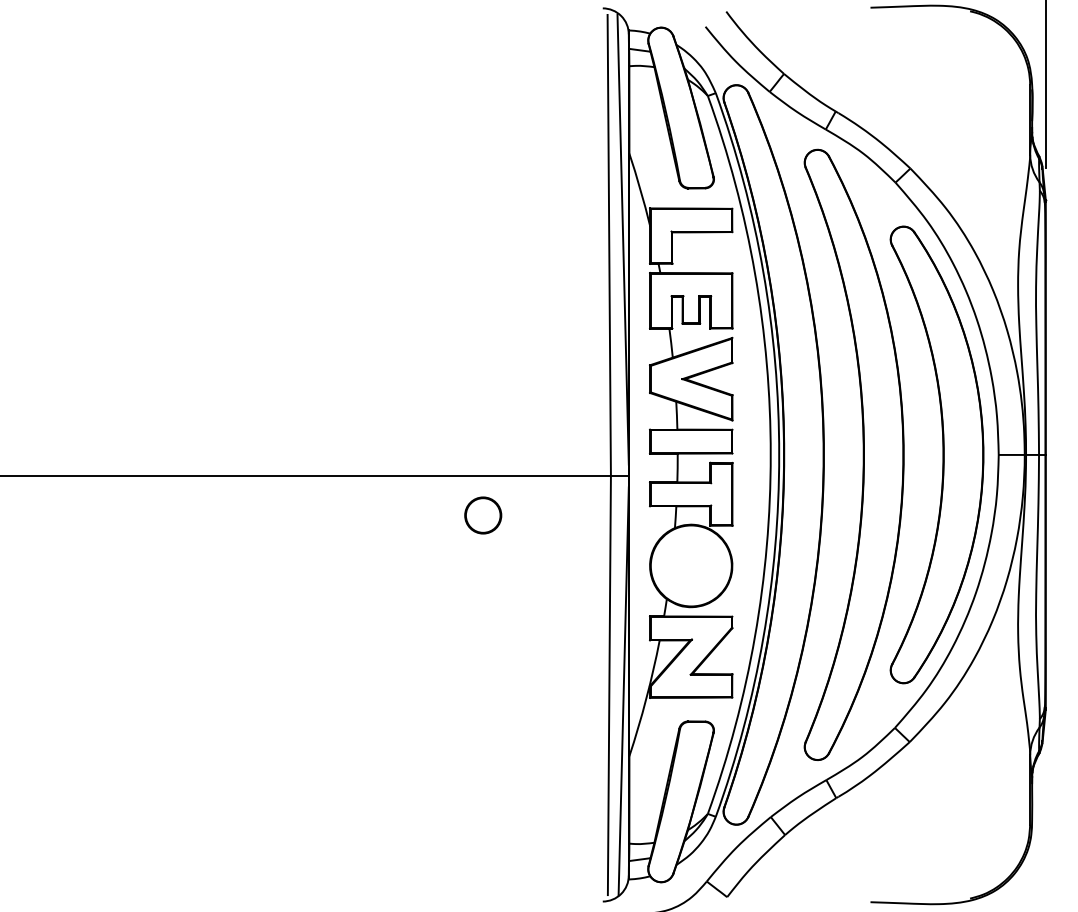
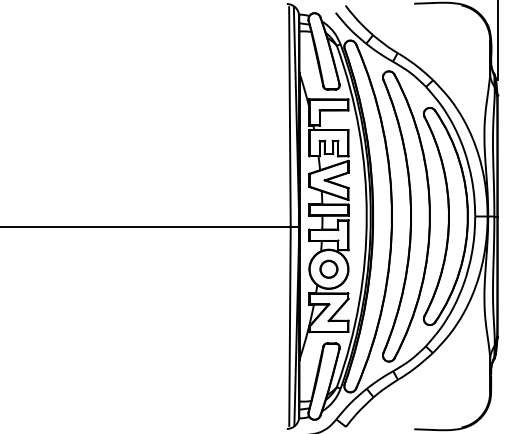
circle: (482, 513) -> (328, 268), moved

